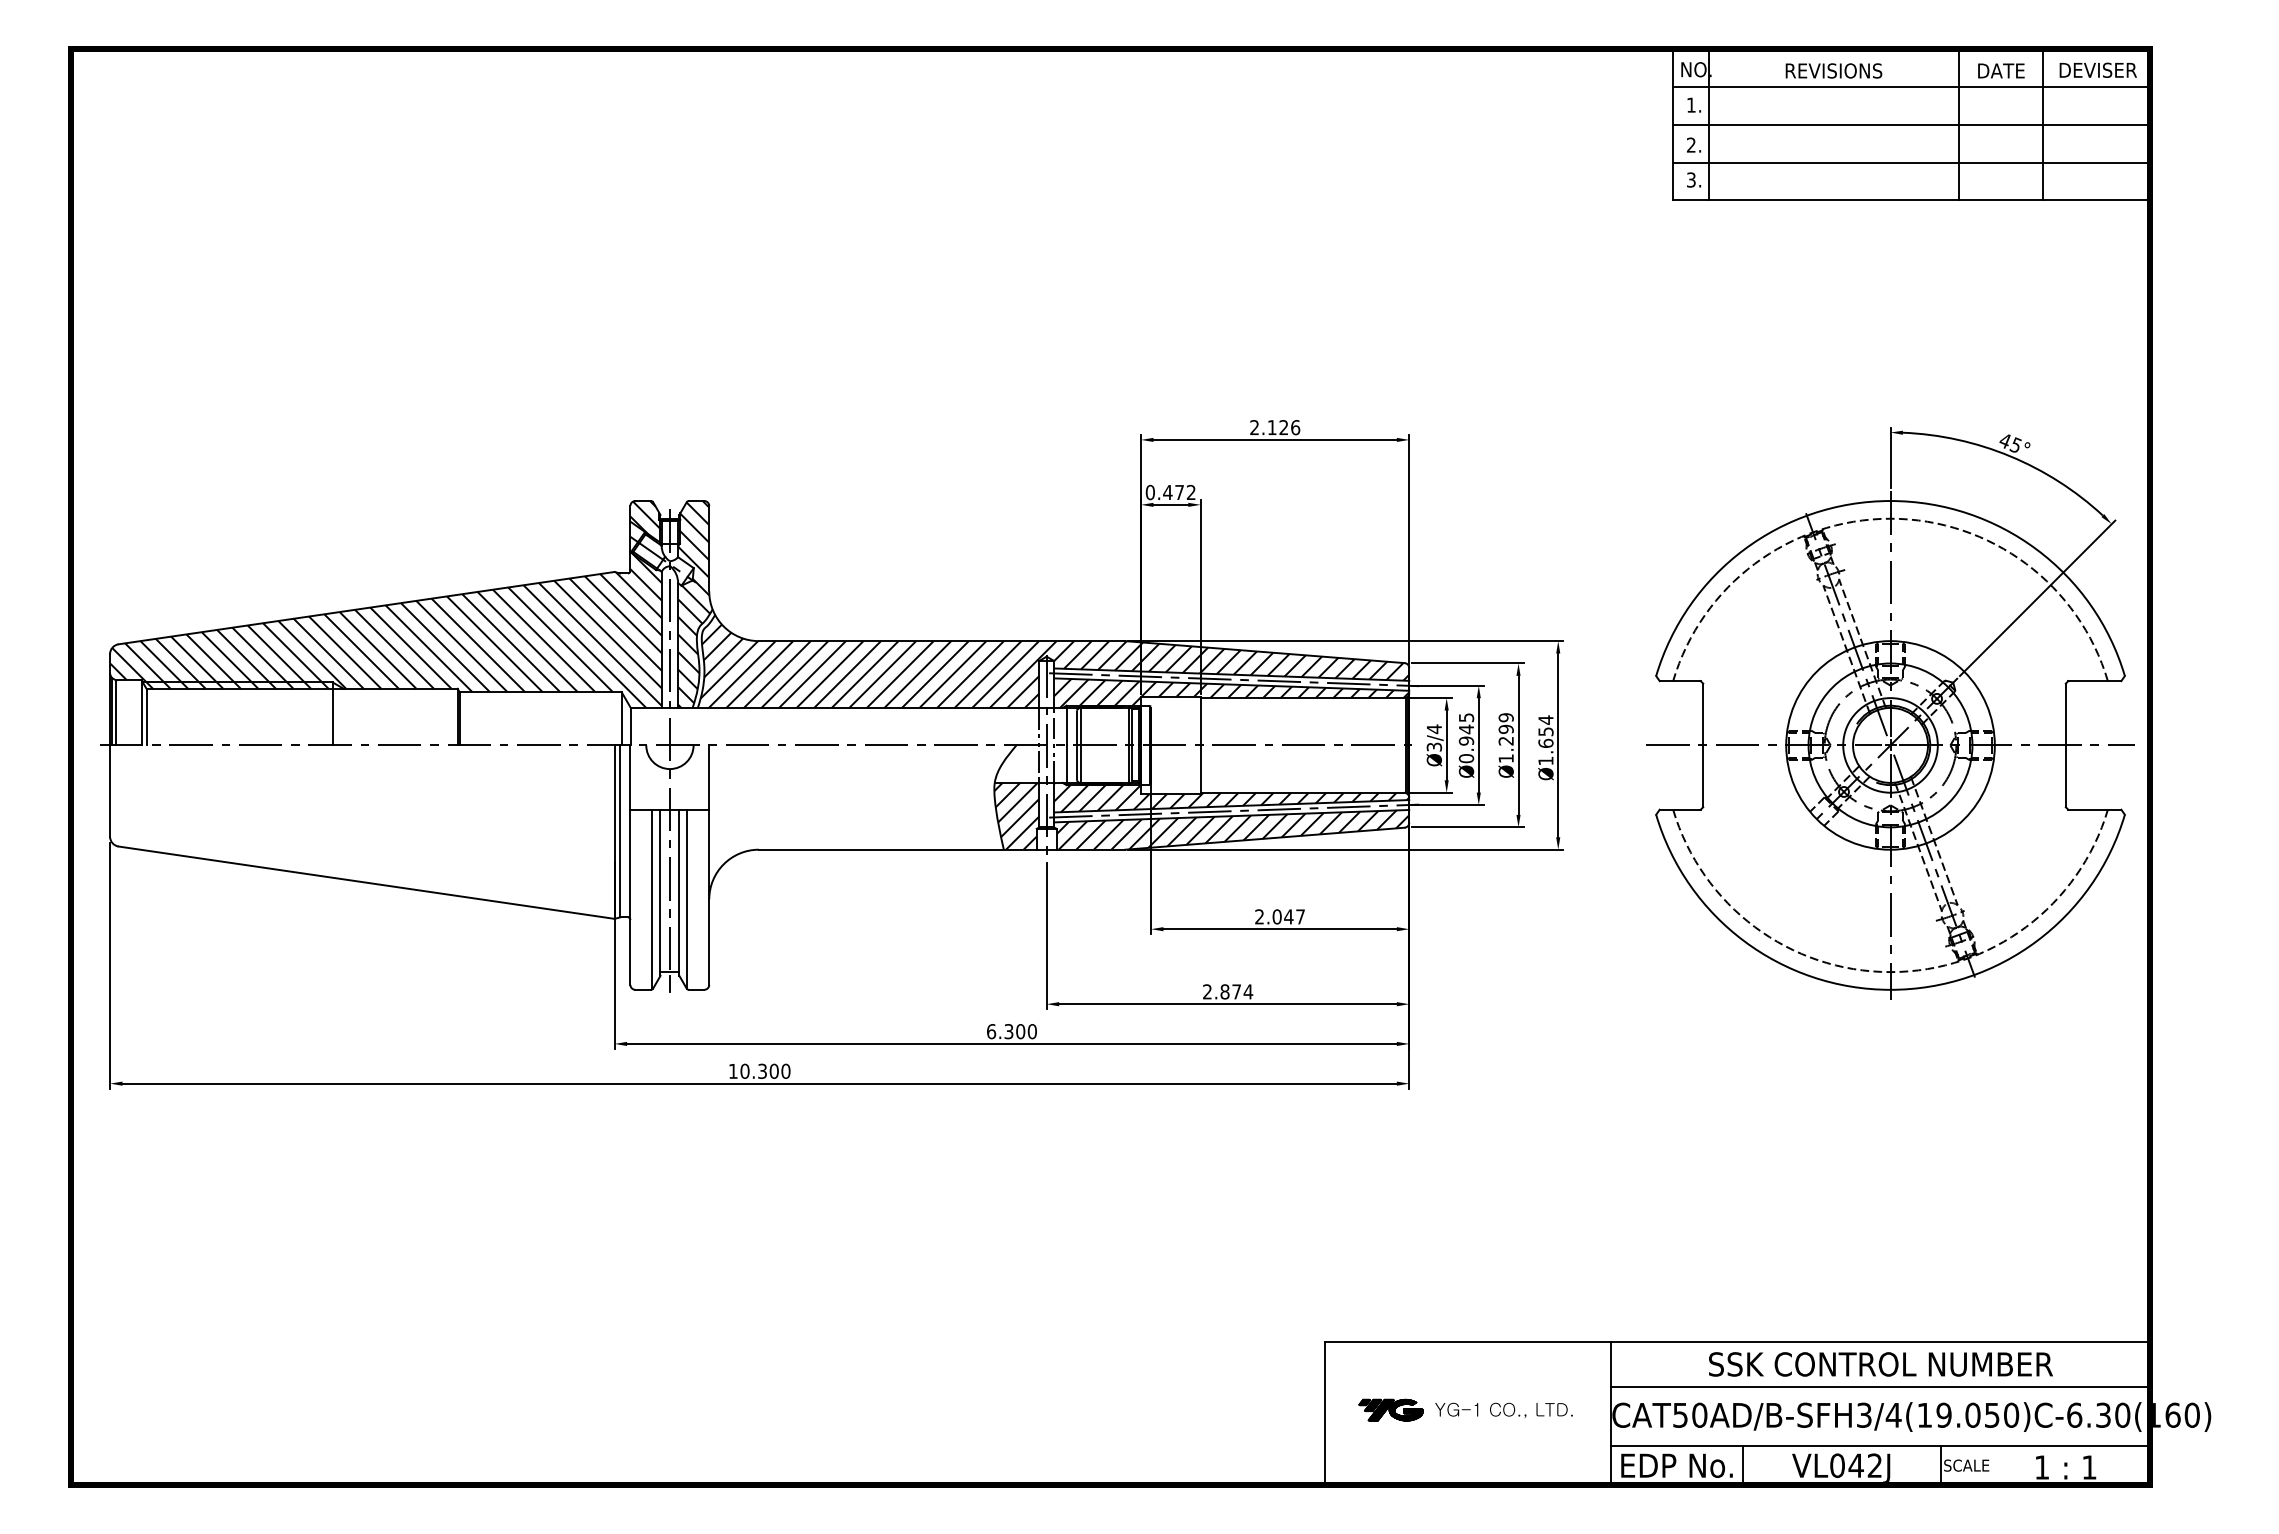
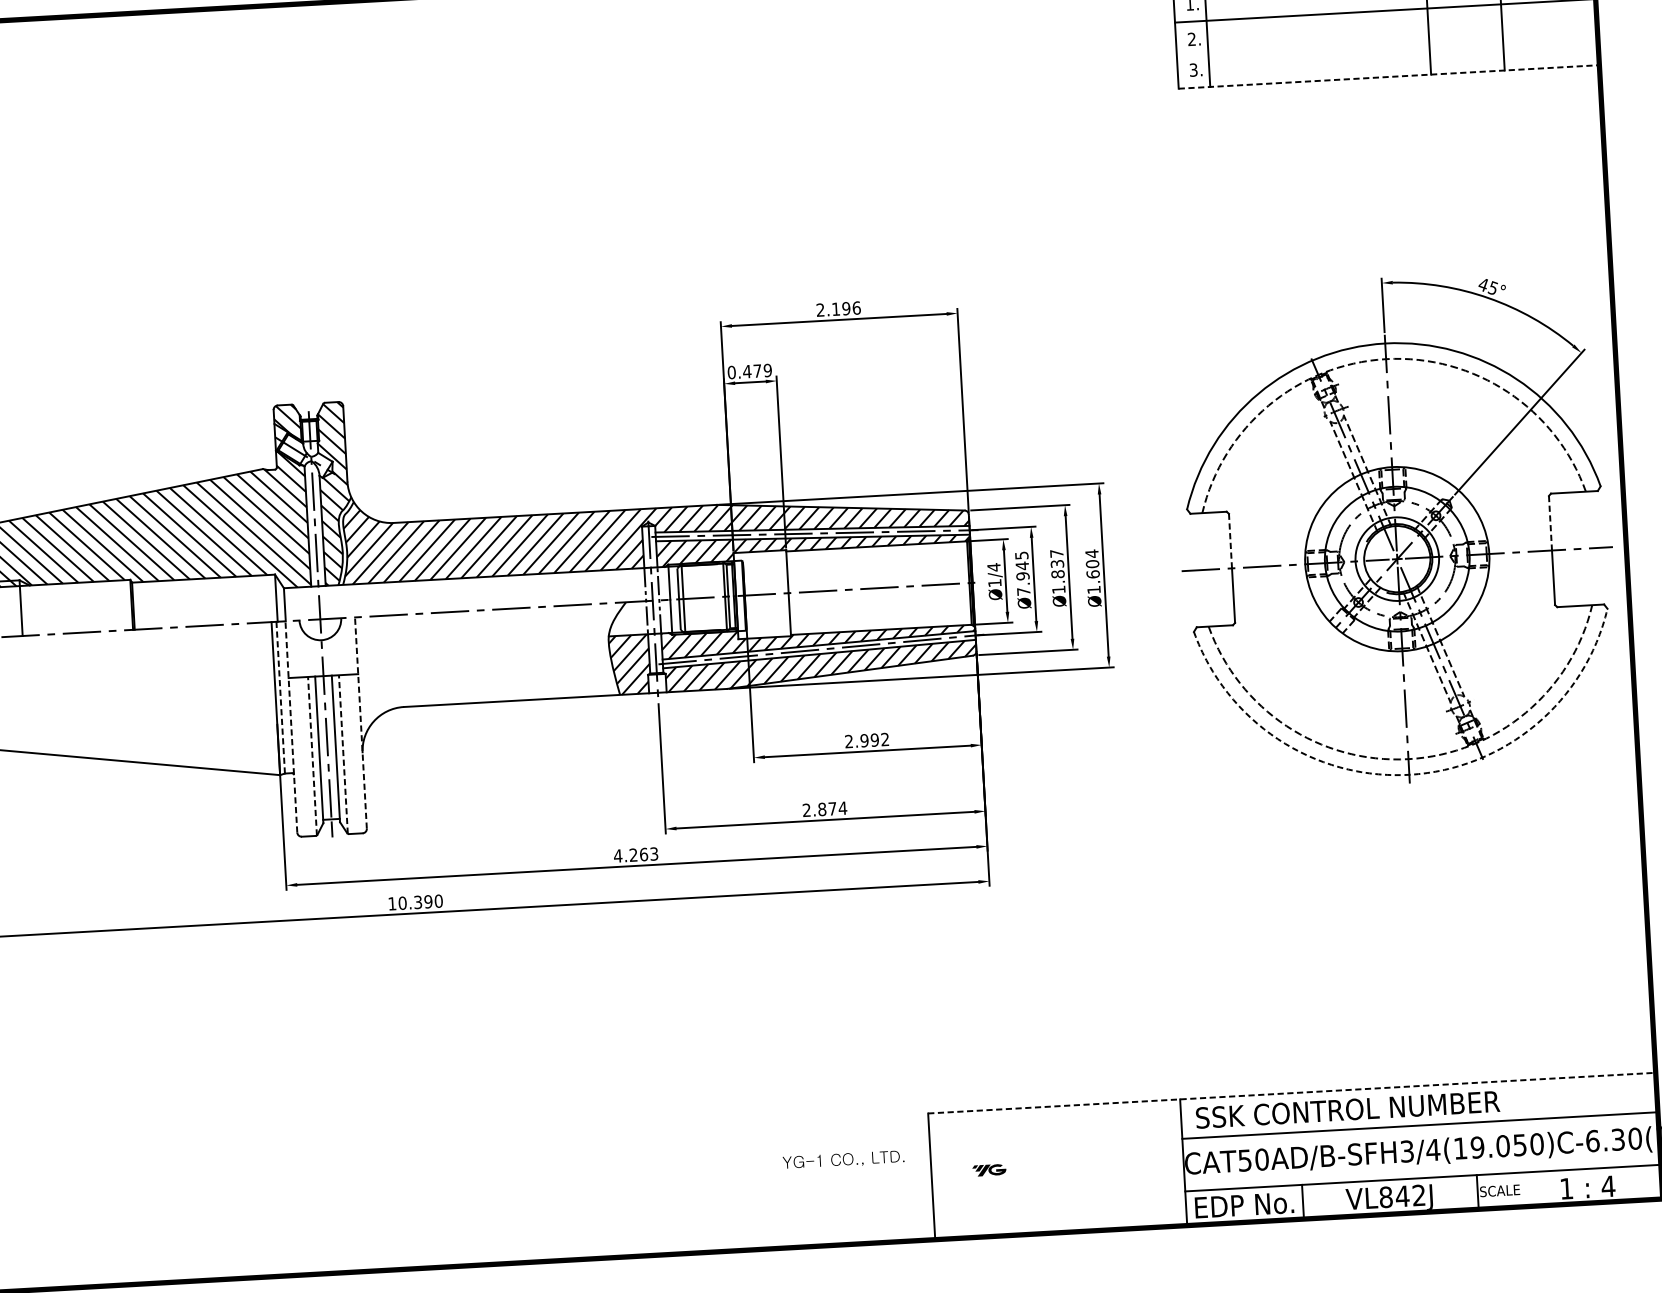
line: (1911, 163) -> (1387, 44), removed
line: (1912, 200) -> (1389, 77), solid -> dashed
text: (1283, 427) -> (846, 308), 2.126 -> 2.196
text: (1190, 492) -> (767, 370), 0.472 -> 0.479
line: (1703, 714) -> (1230, 541), solid -> dashed
line: (2065, 714) -> (1550, 523), solid -> dashed
text: (1505, 729) -> (1056, 564), Ø1.299 -> Ø1.837
text: (1545, 731) -> (1092, 563), Ø1.654 -> Ø1.604
text: (1434, 746) -> (994, 582), Ø3/4 -> Ø1/4
text: (1466, 758) -> (1023, 591), Ø0.945 -> Ø7.945
line: (620, 831) -> (280, 697), solid -> dashed
line: (630, 865) -> (291, 727), solid -> dashed
line: (709, 865) -> (361, 723), solid -> dashed
line: (652, 899) -> (312, 756), solid -> dashed
line: (687, 899) -> (343, 754), solid -> dashed
text: (1288, 916) -> (874, 739), 2.047 -> 2.992
arc: (1890, 989) -> (1409, 774), solid -> dashed
text: (1011, 1031) -> (635, 854), 6.300 -> 4.263
text: (773, 1071) -> (427, 901), 10.300 -> 10.390
line: (1738, 1342) -> (1292, 1093), solid -> dashed
text: (1880, 1364) -> (1347, 1109), moved
part: (1390, 1409) -> (988, 1169), size x0.6
text: (1503, 1410) -> (843, 1160), moved
text: (1837, 1465) -> (1386, 1197), VL042J -> VL842J
text: (2089, 1467) -> (1608, 1186), 1 -> 4

